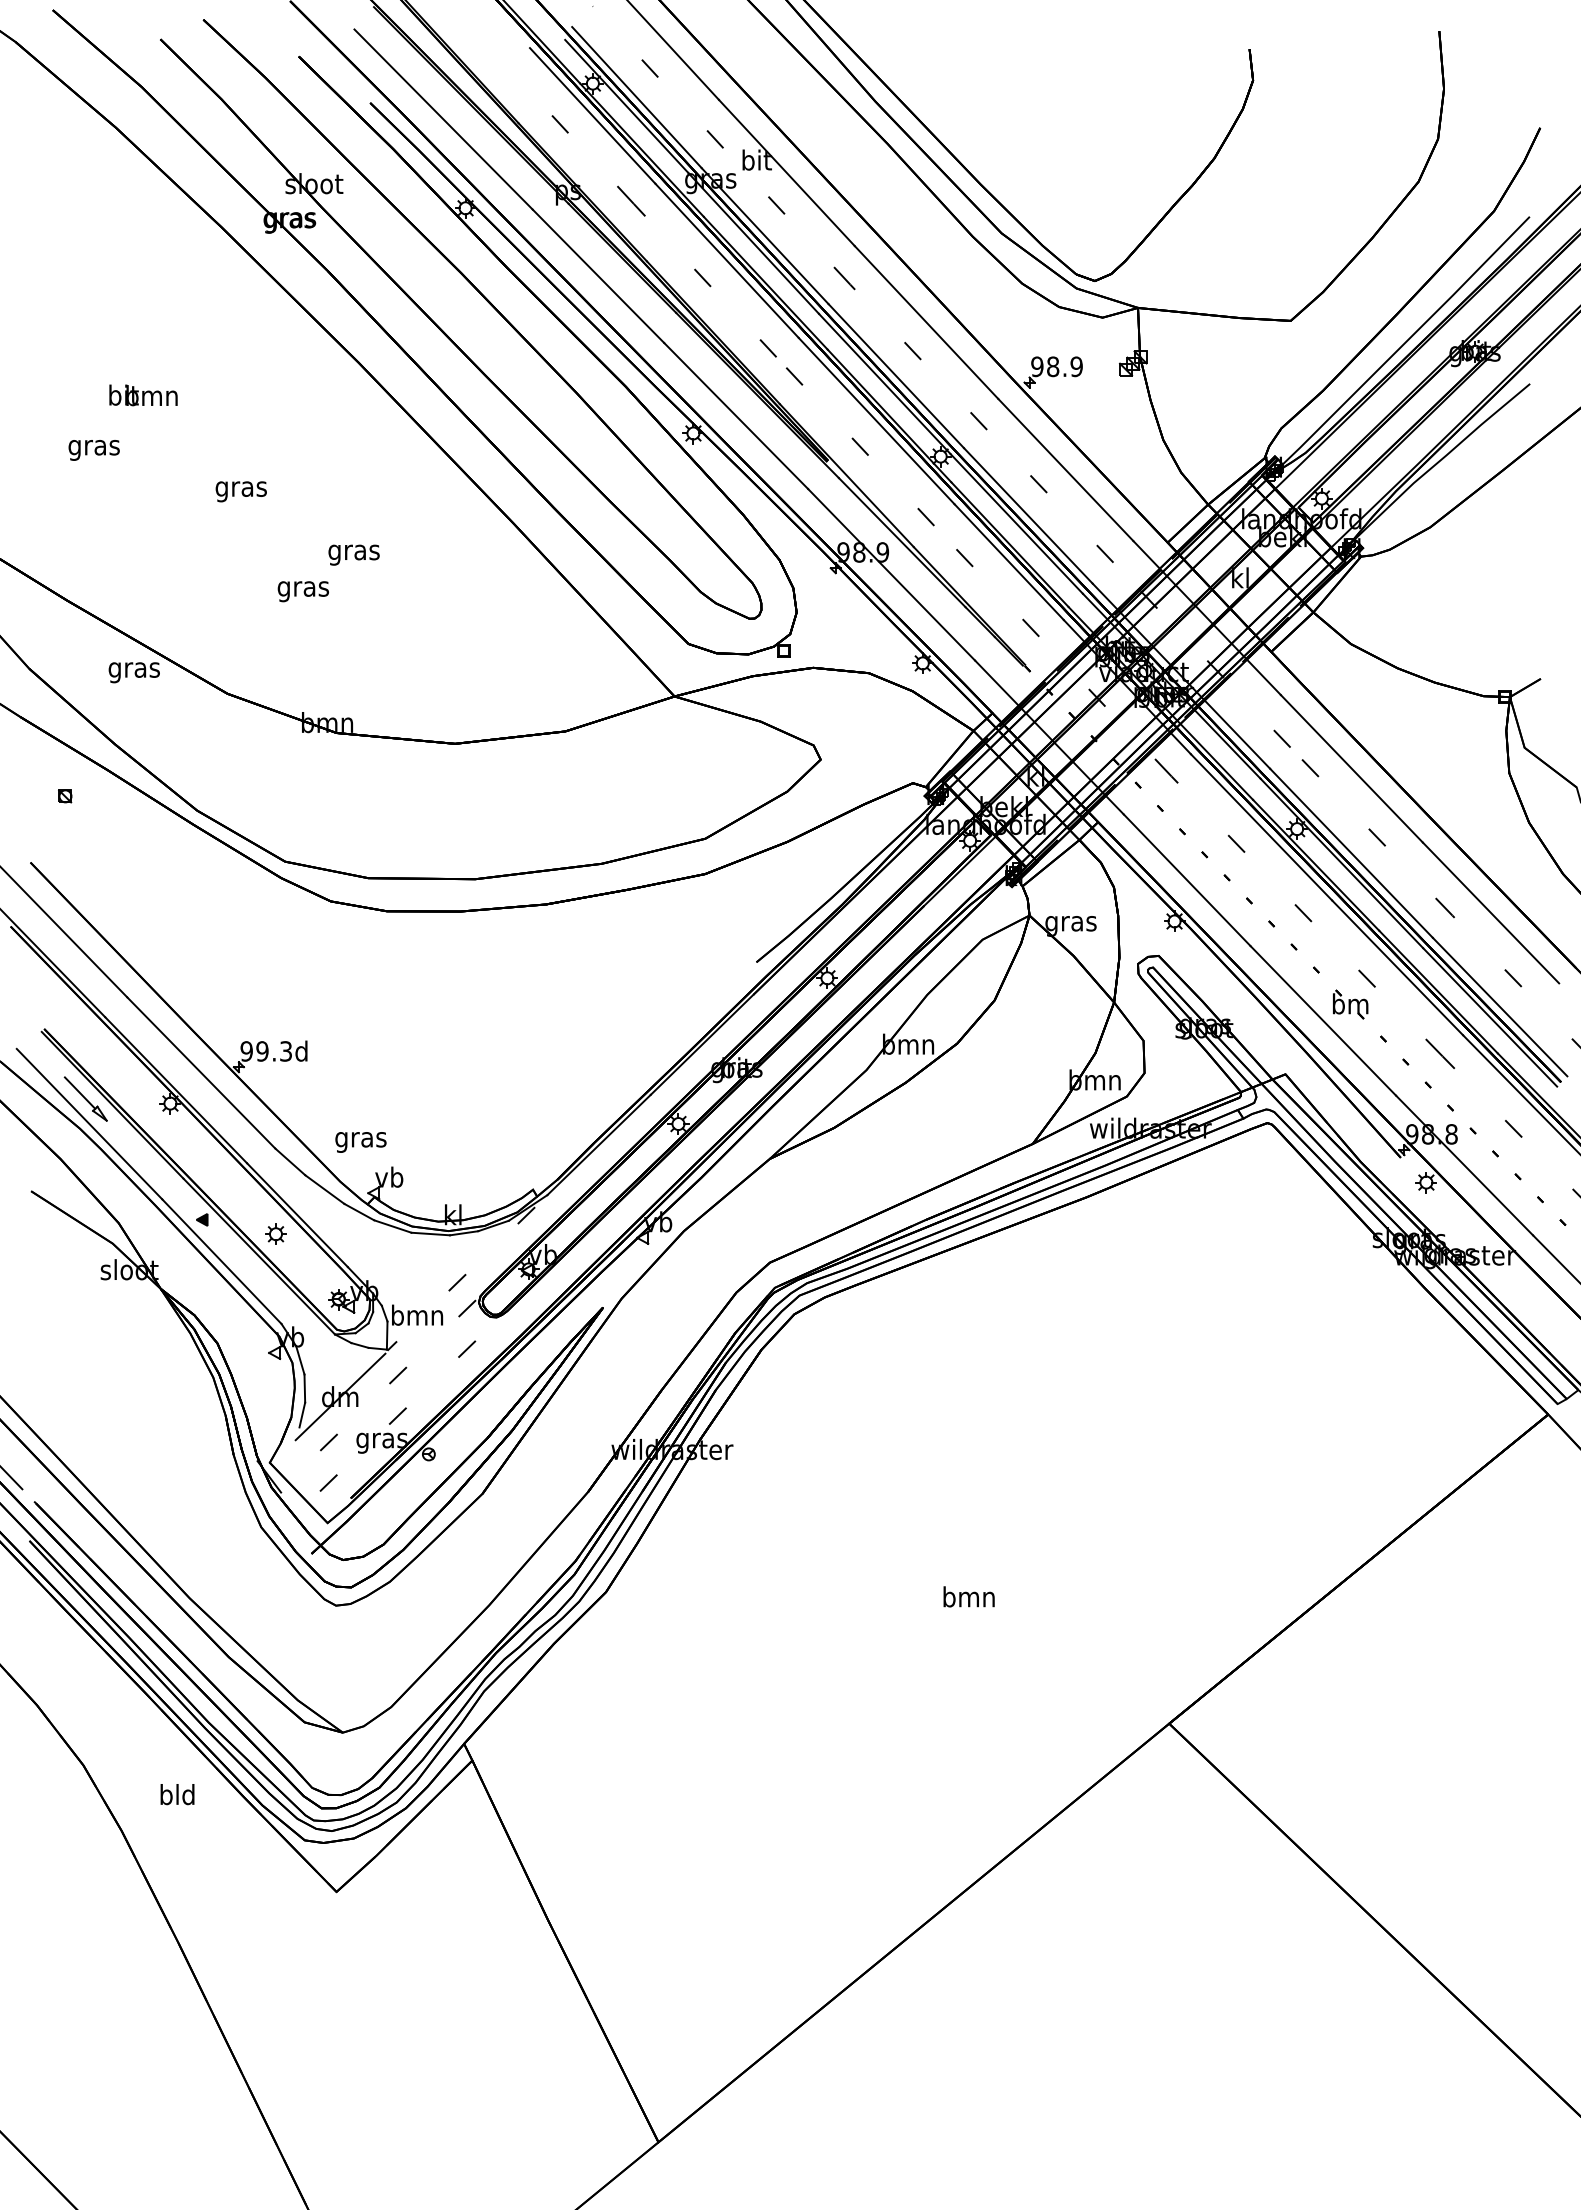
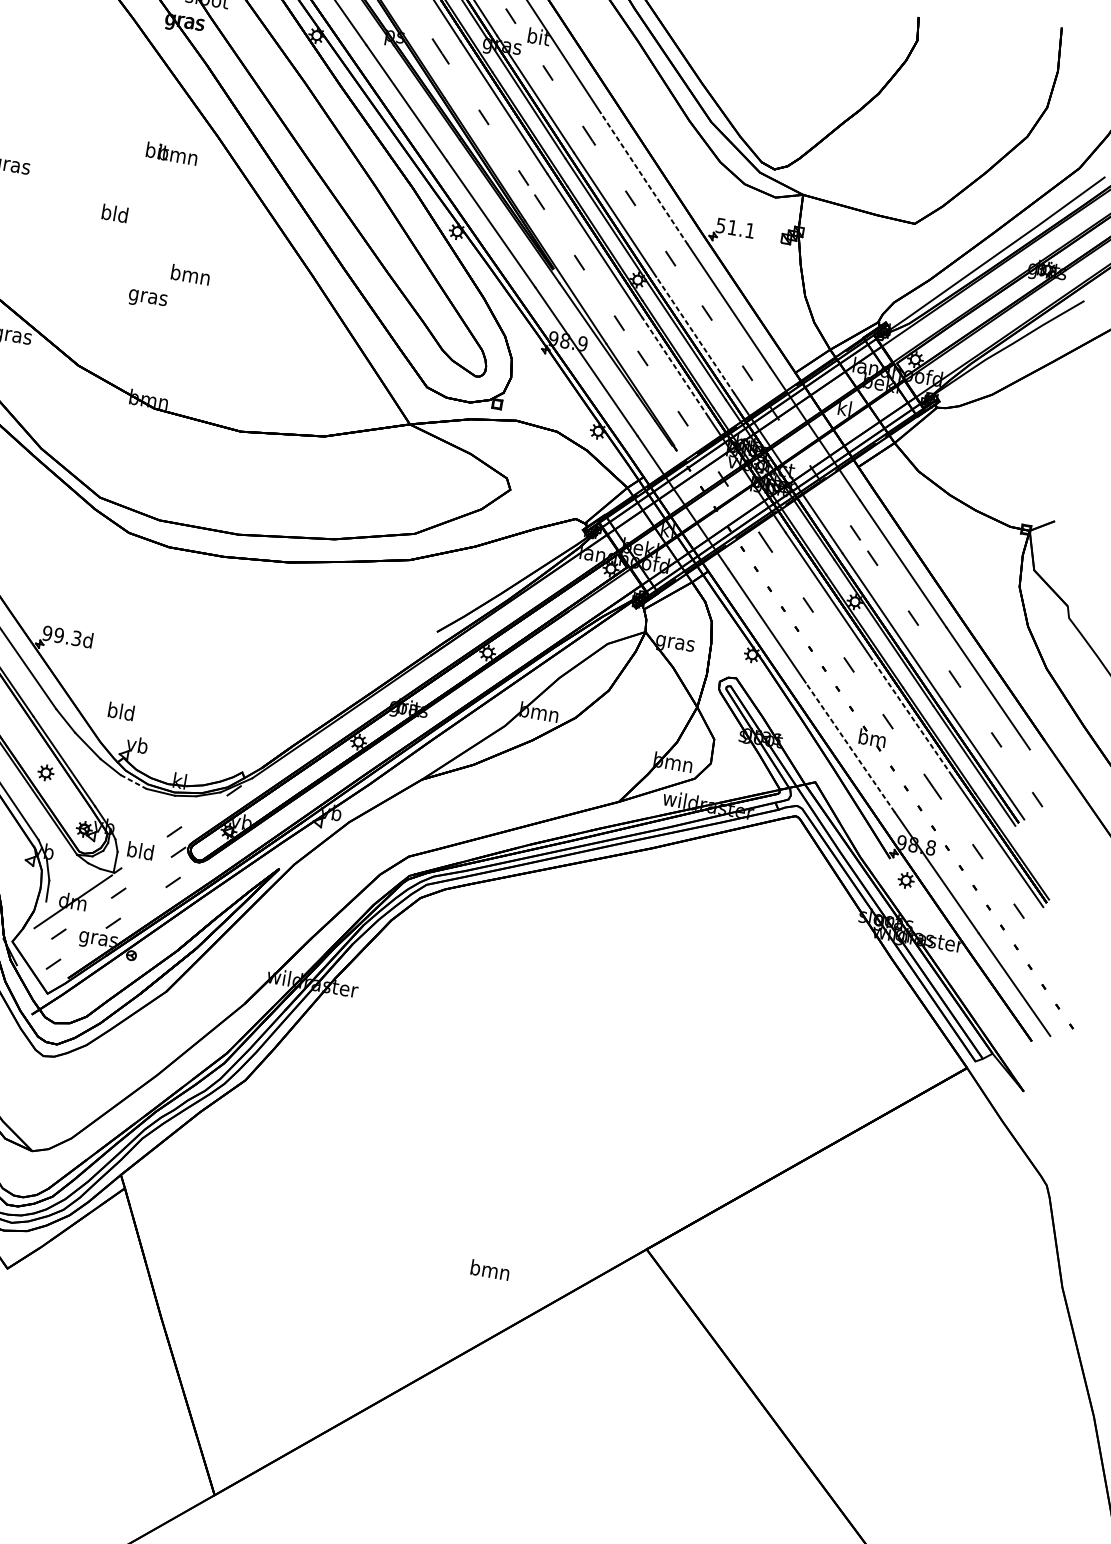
line: (926, 322) -> (644, 178), solid -> dashed
text: (1056, 366) -> (735, 227), 98.9 -> 51.1
text: (143, 395) -> (172, 153), moved
text: (240, 488) -> (114, 215), gras -> bld
line: (1028, 515) -> (695, 335), solid -> dashed
text: (353, 552) -> (189, 276), gras -> bmn
line: (1009, 562) -> (675, 367), solid -> dashed
line: (1397, 967) -> (912, 717), solid -> dashed
line: (1322, 1020) -> (849, 747), solid -> dashed
text: (360, 1139) -> (120, 713), gras -> bld
line: (392, 1226) -> (133, 781), solid -> dashed
text: (417, 1314) -> (140, 850), bmn -> bld
line: (302, 1414) -> (42, 910), removed
text: (968, 1596) -> (489, 1269), moved

